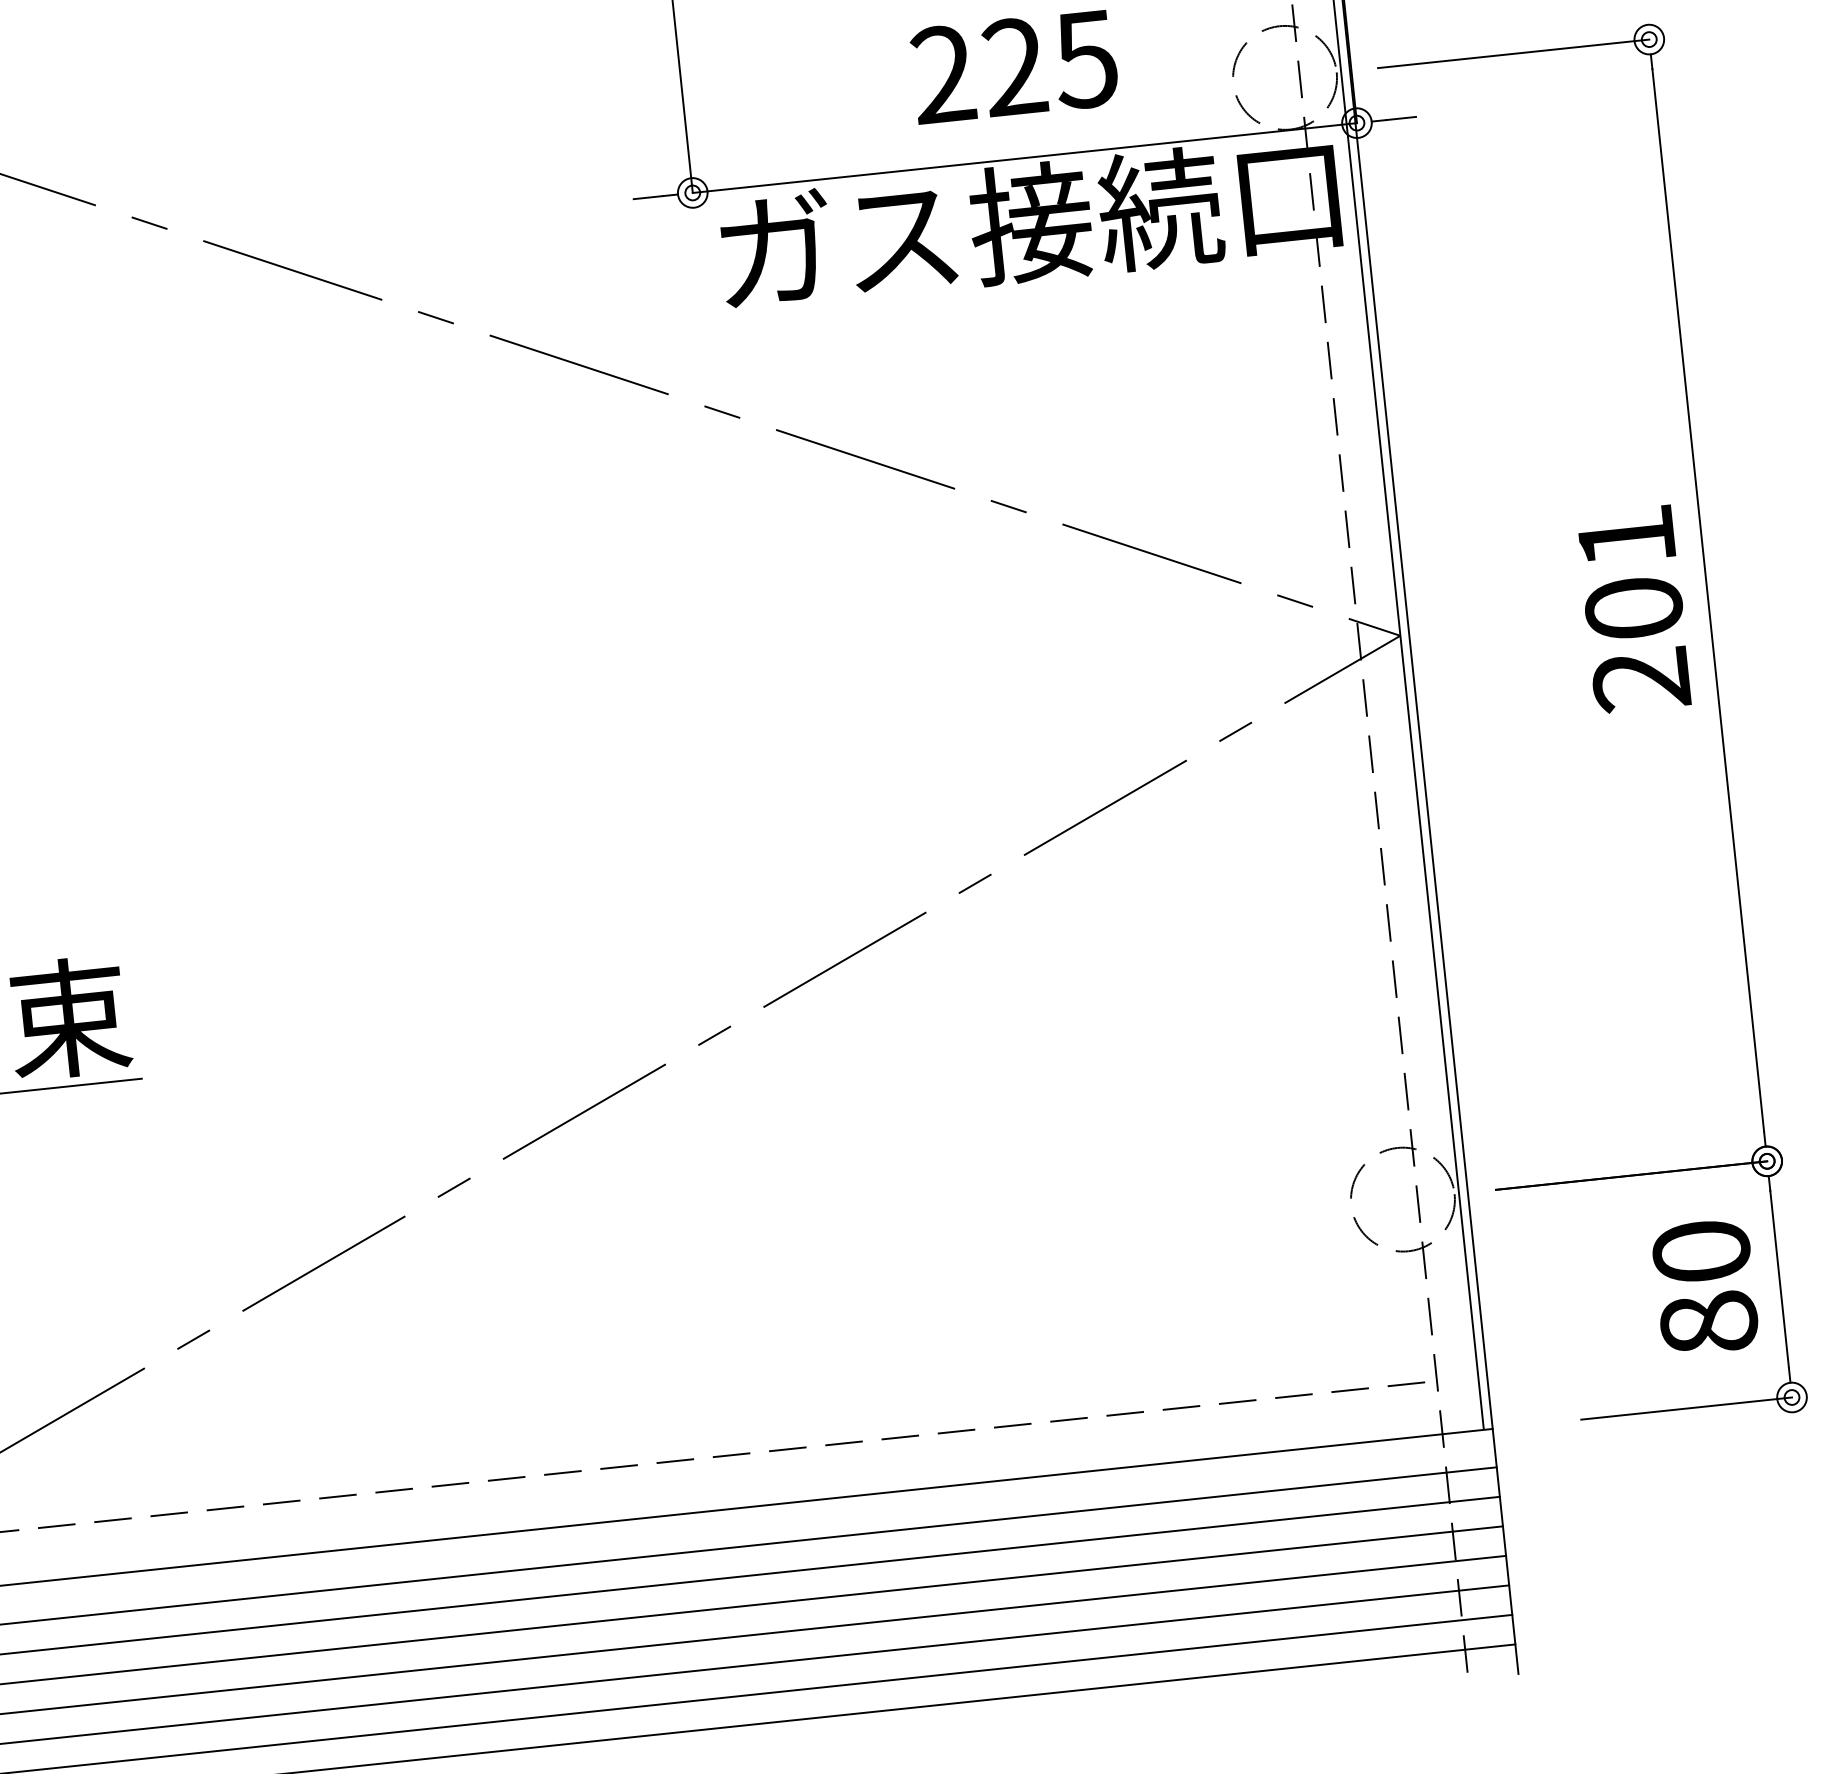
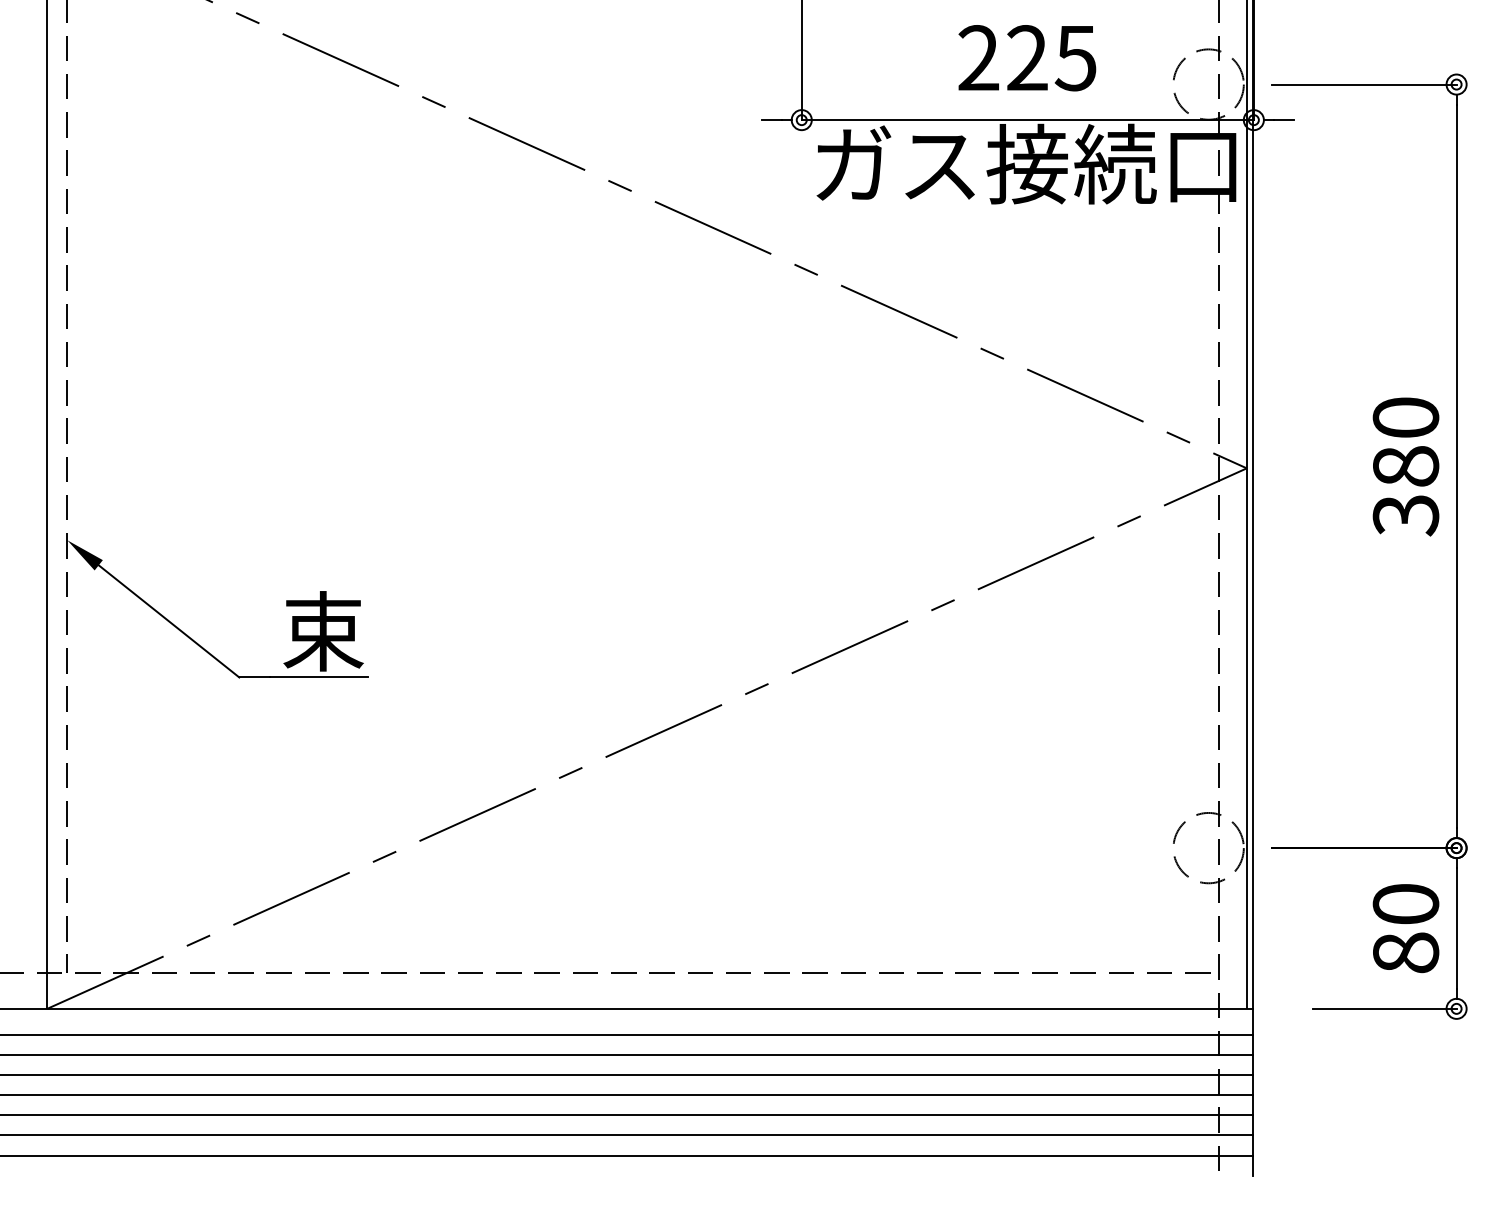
text: (1633, 608) -> (1405, 466), 201 -> 380

